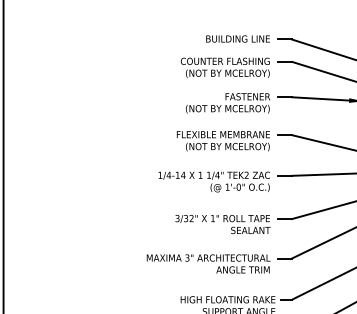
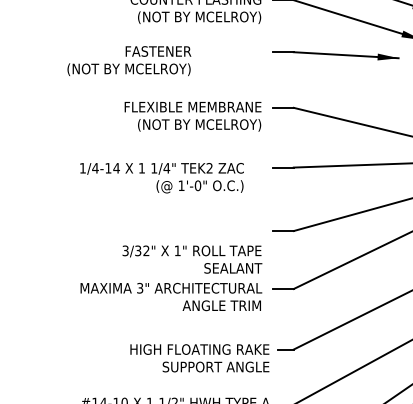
text: (227, 103) -> (128, 61), moved
text: (213, 181) -> (160, 177), moved
text: (222, 224) -> (191, 259), moved

